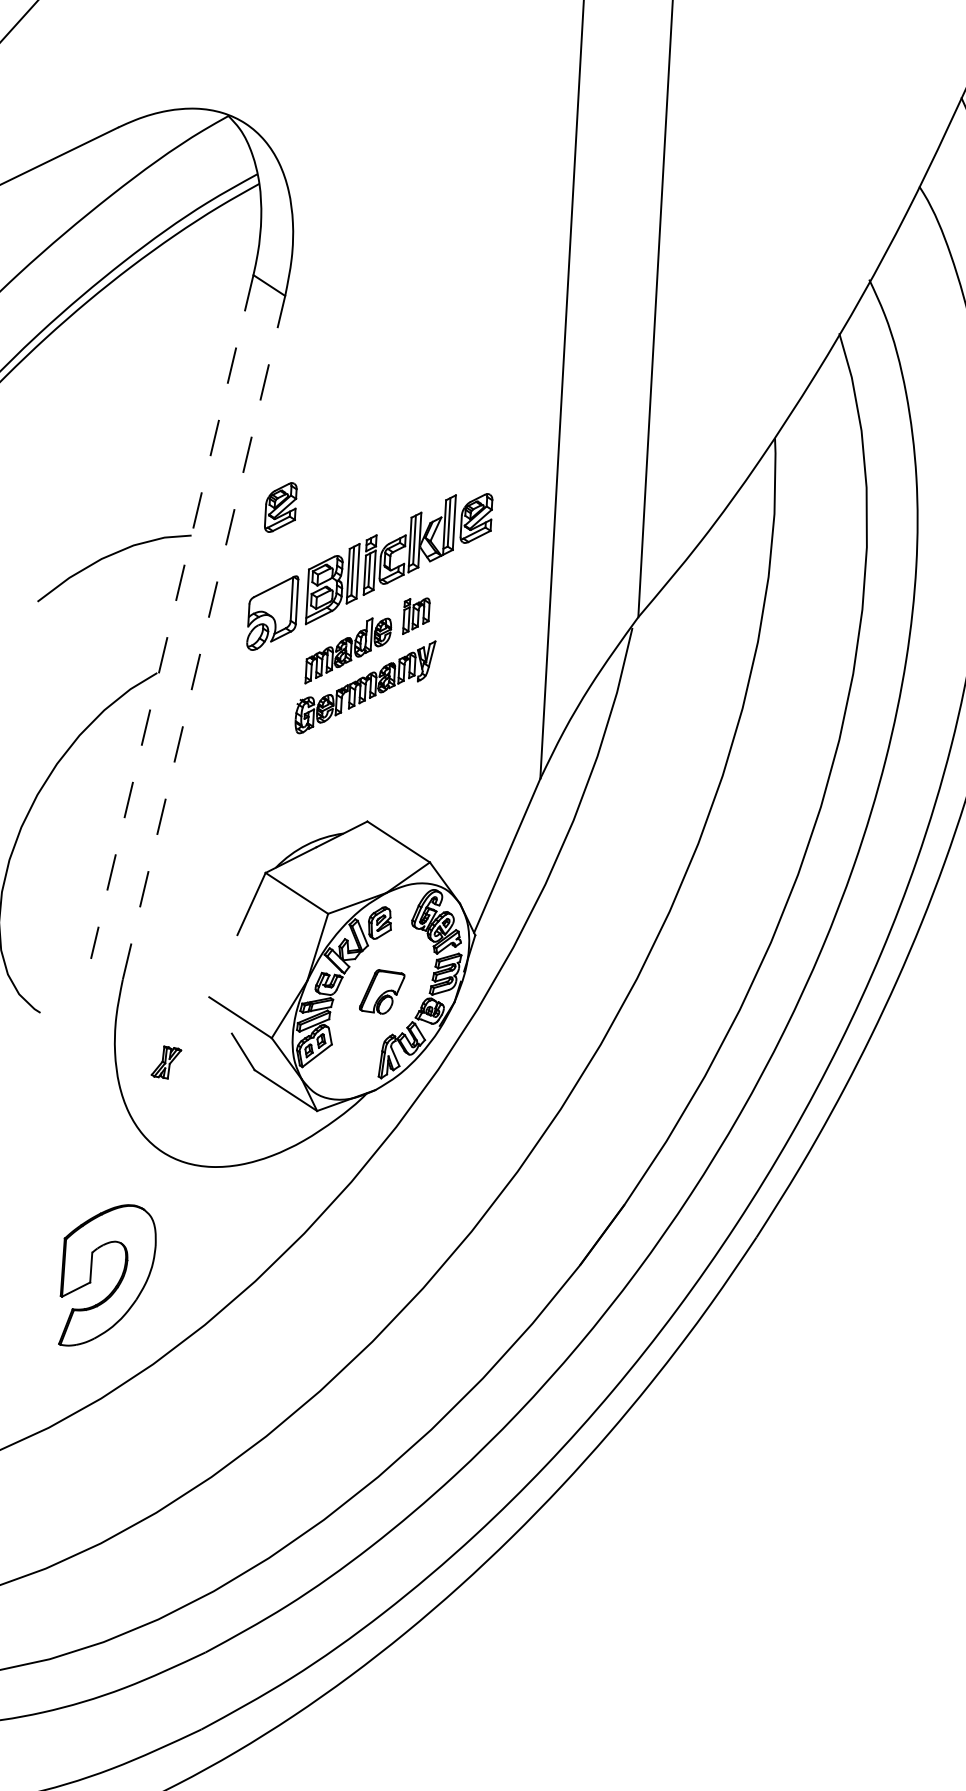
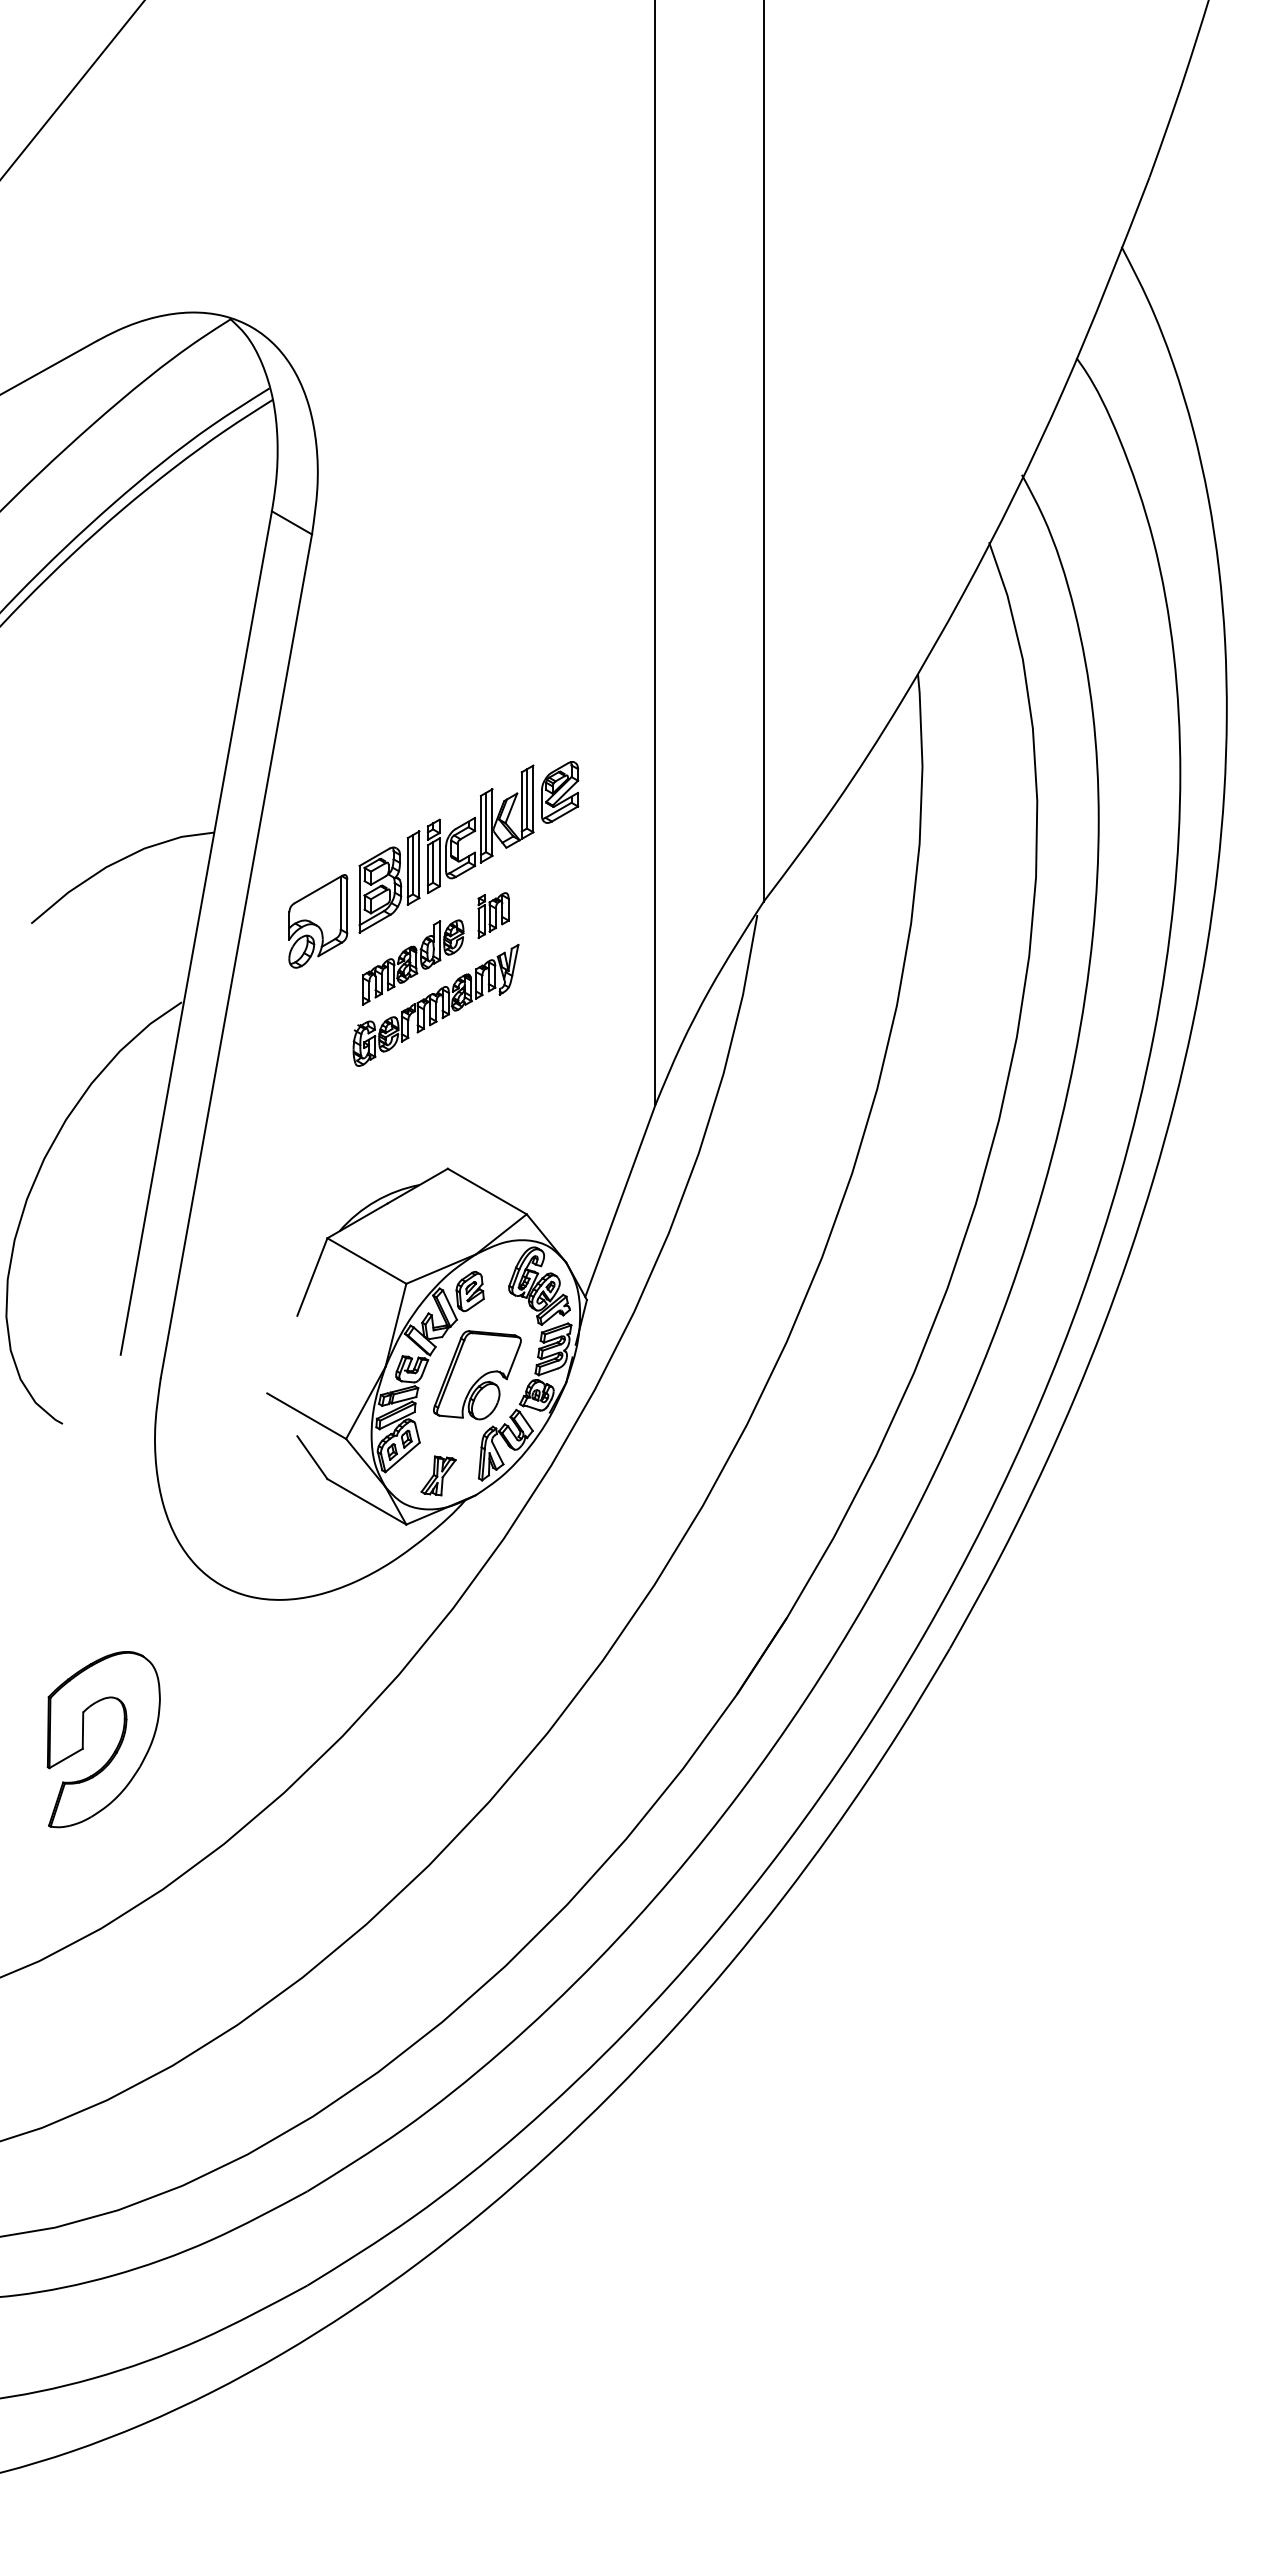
part: (281, 507) -> (321, 792), removed
line: (172, 617) -> (196, 933), dashed -> solid
line: (204, 637) -> (236, 955), dashed -> solid
part: (382, 992) -> (477, 1375), size x1.67
part: (166, 1062) -> (438, 1475), moved
part: (117, 1282) -> (116, 1746), moved

